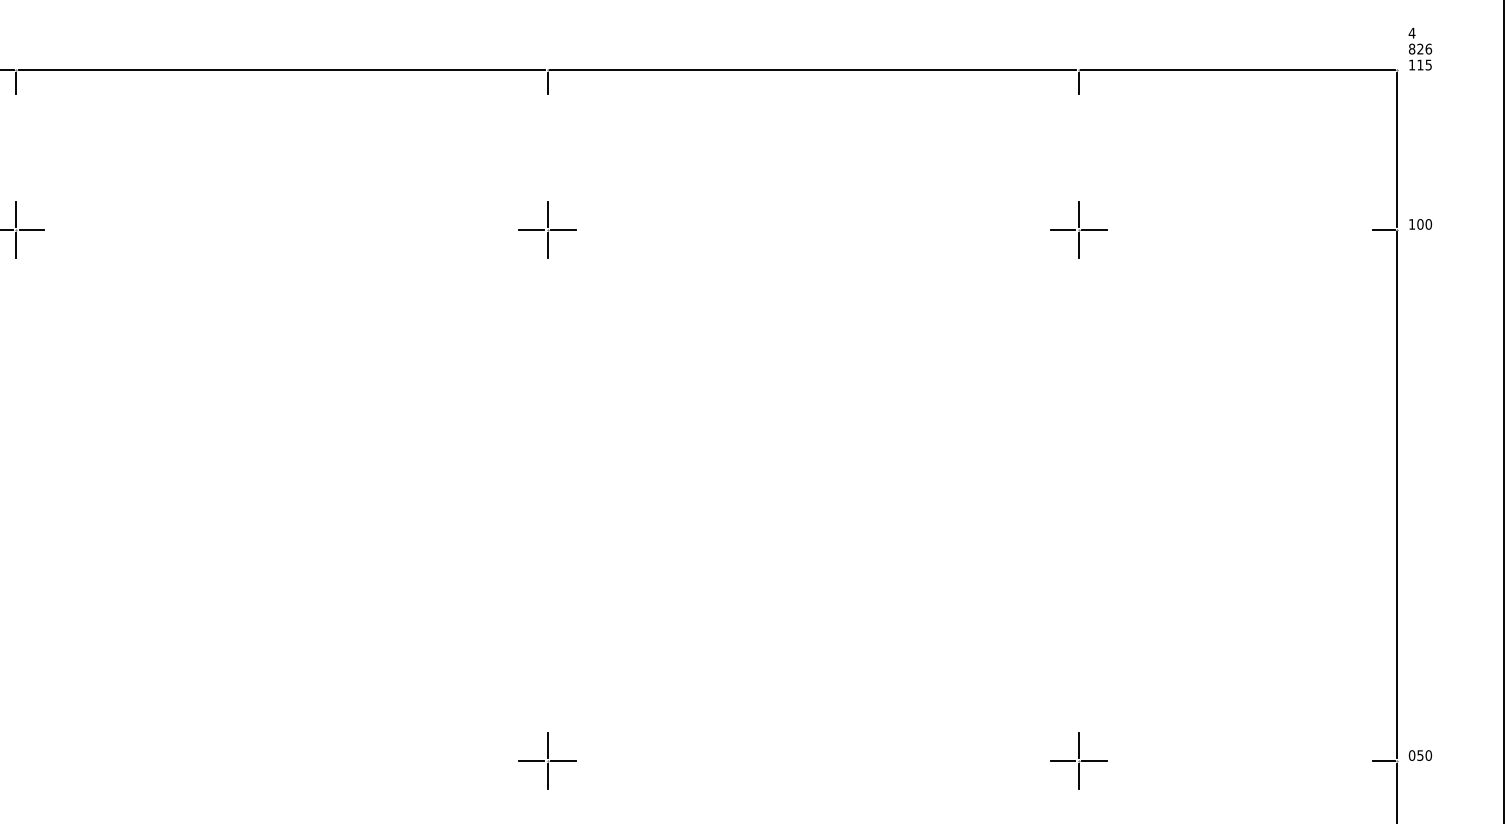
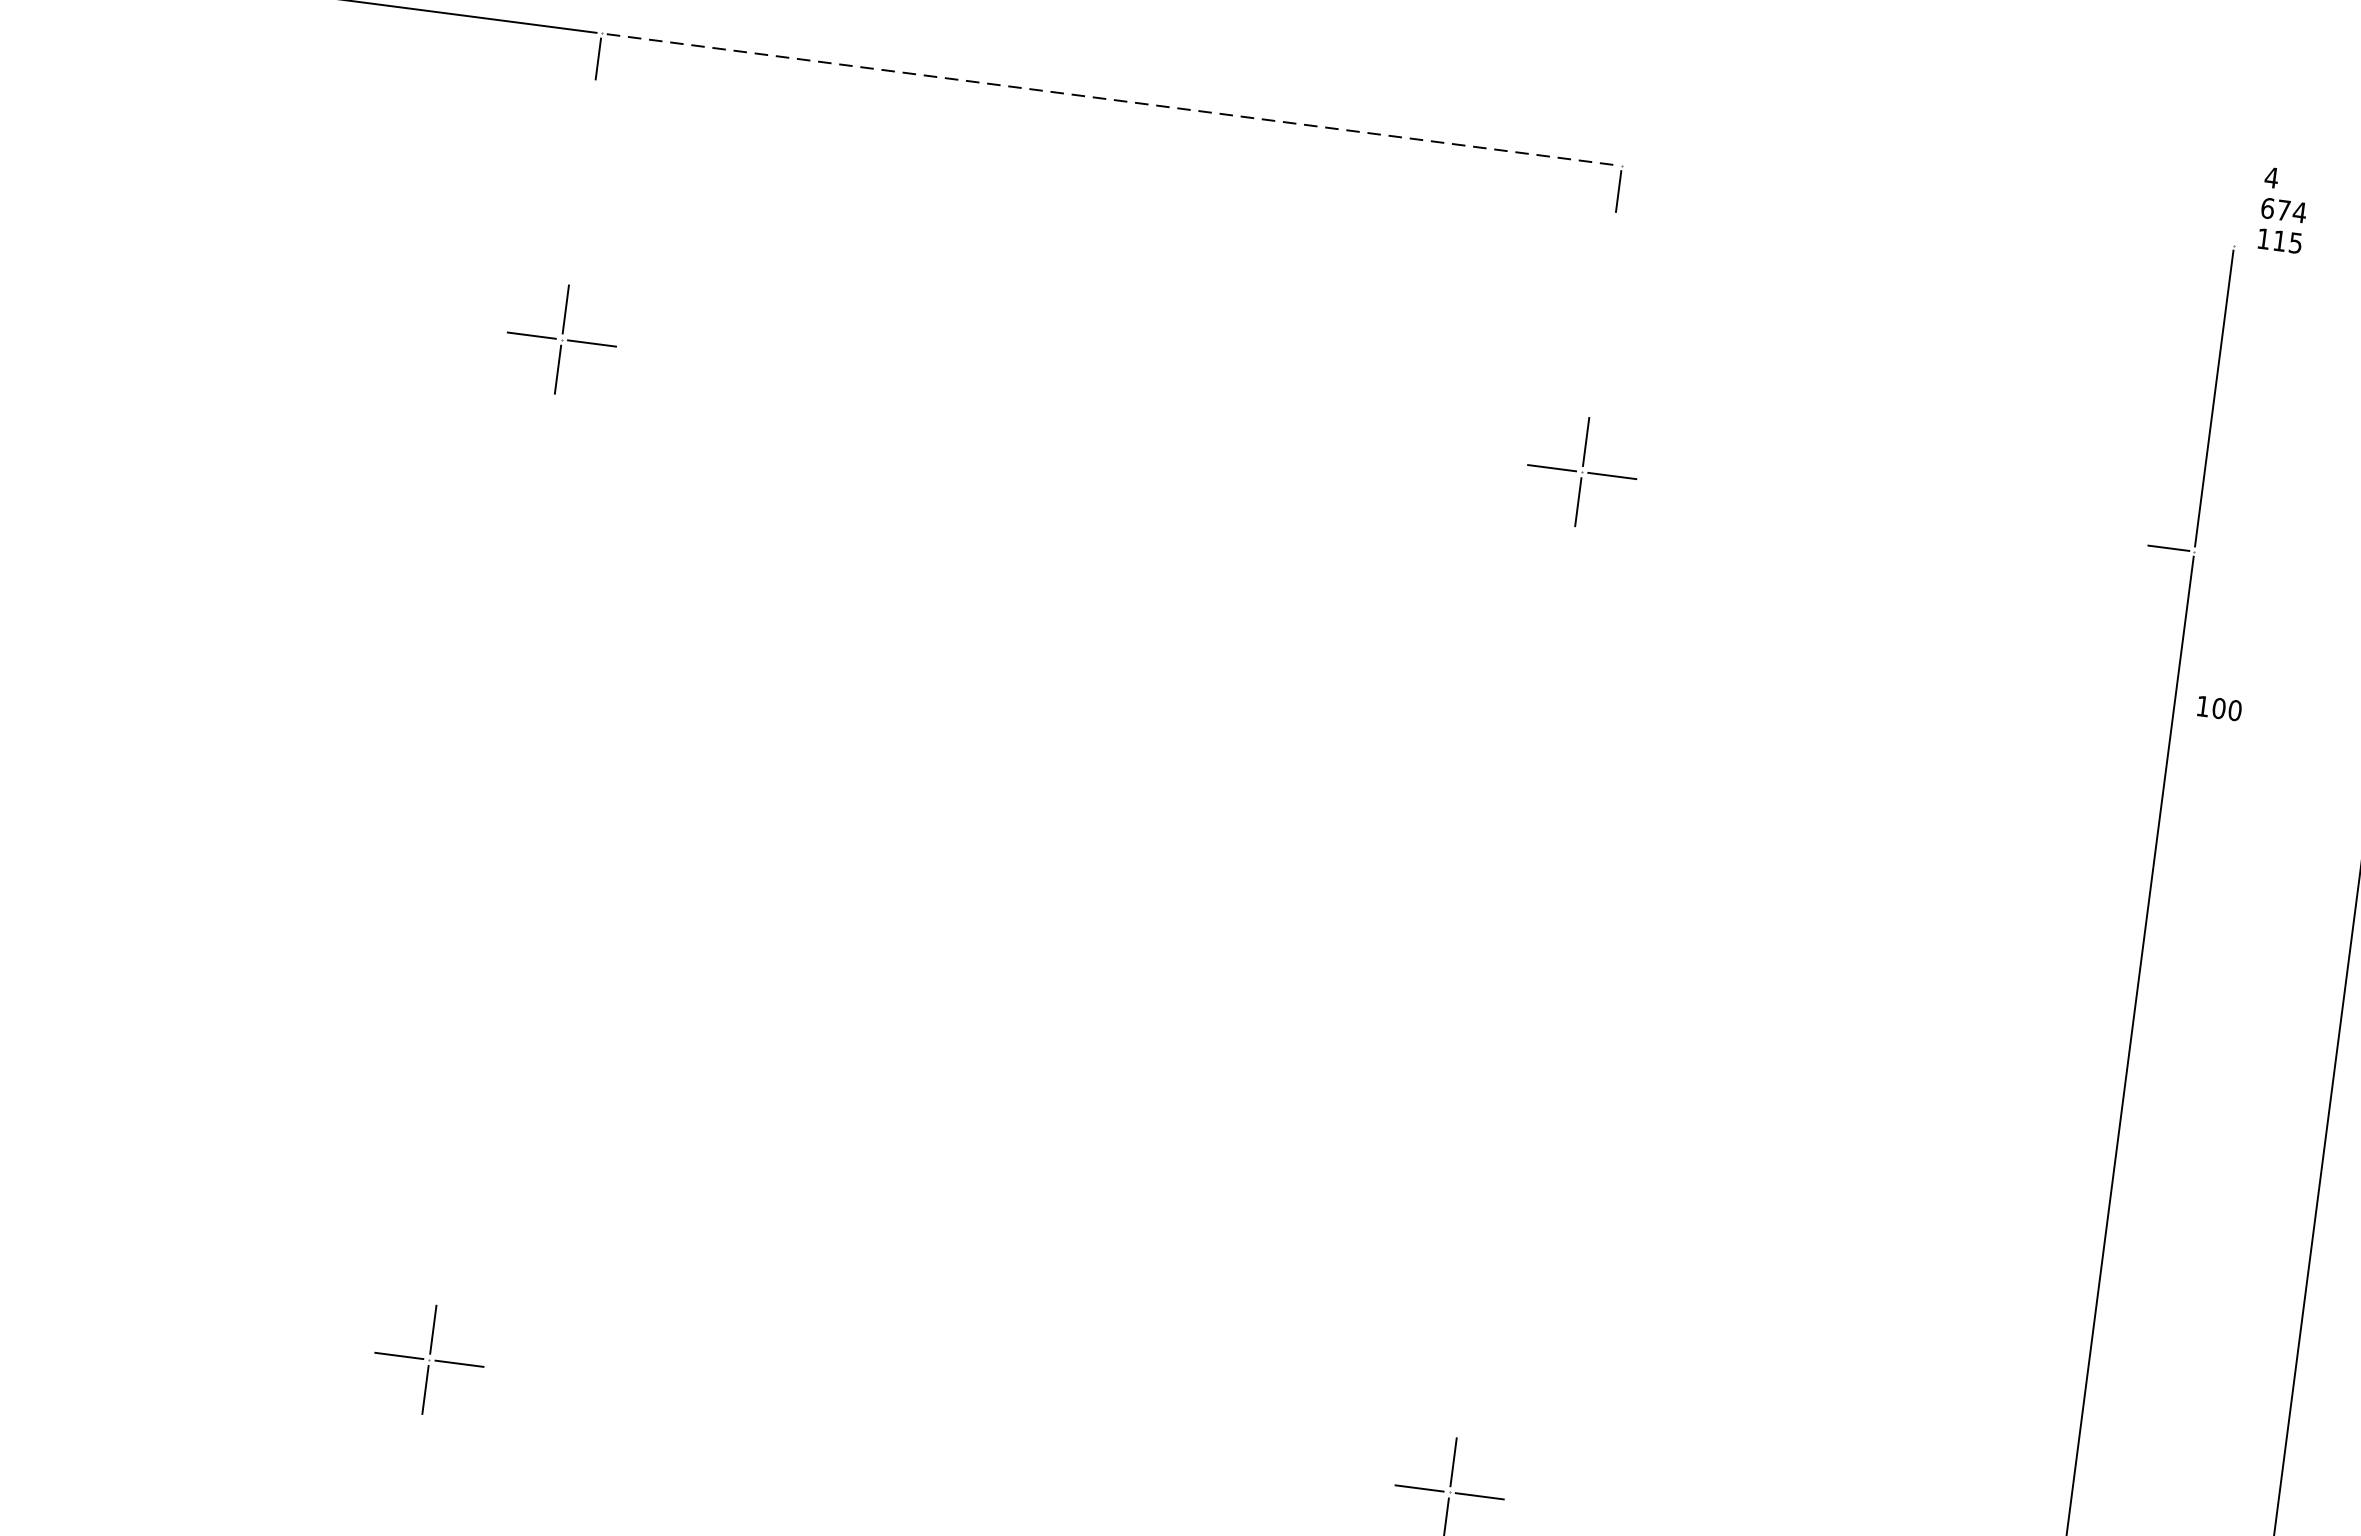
text: (1420, 48) -> (2284, 209), 826 -> 674
line: (813, 70) -> (1112, 100), solid -> dashed
line: (1237, 70) -> (1927, 205), removed
text: (1420, 224) -> (2219, 708), moved

